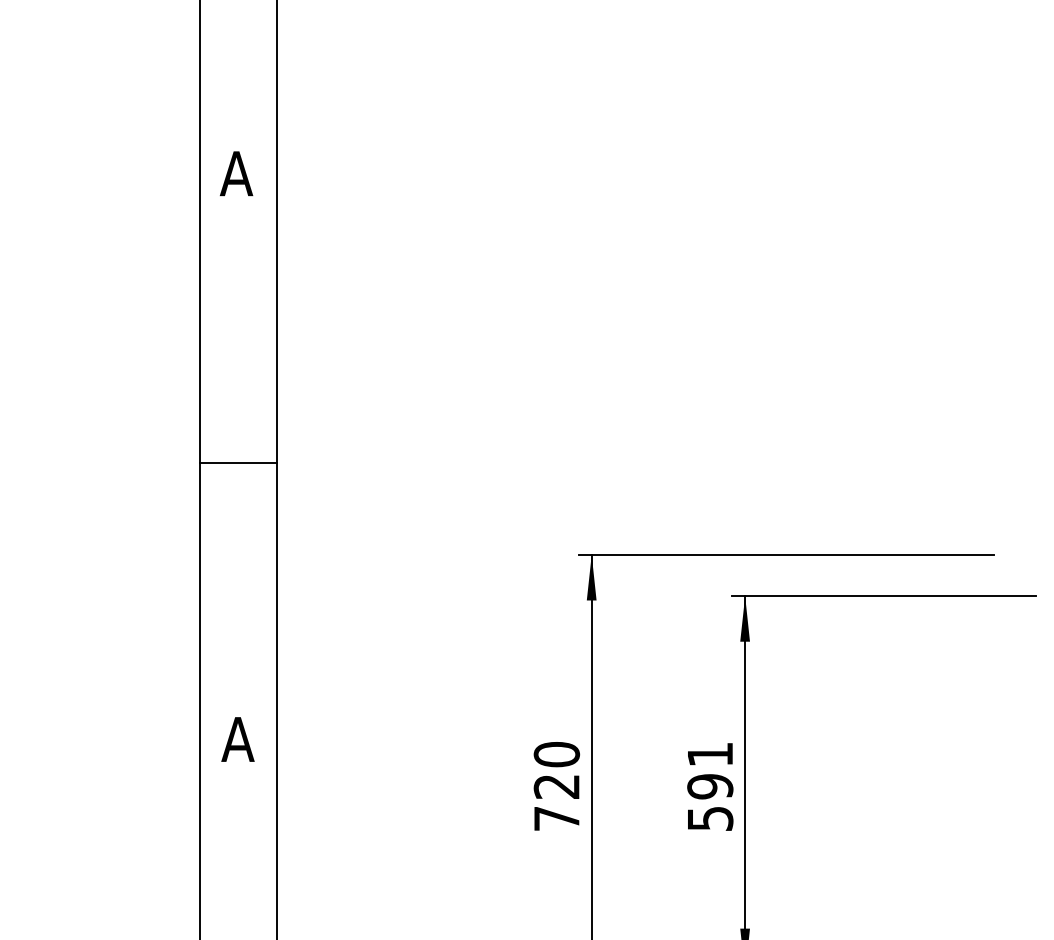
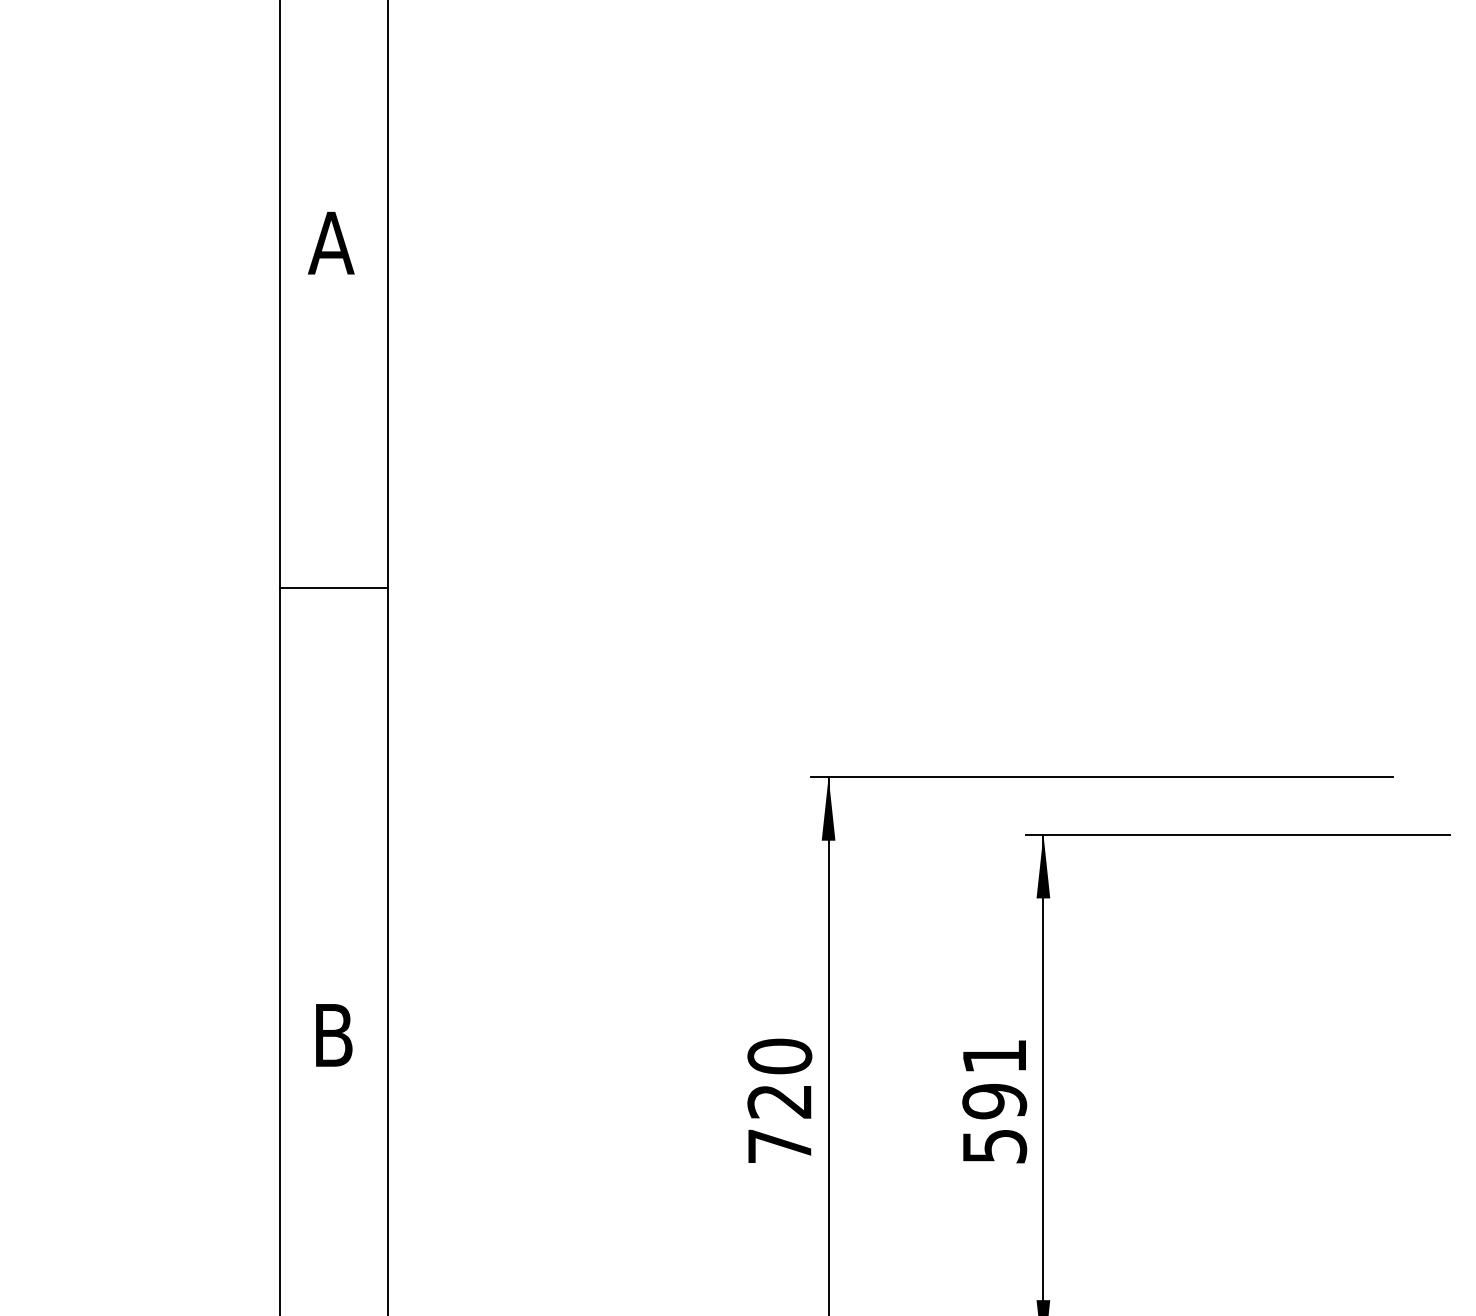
line: (238, 463) -> (333, 588), moved
text: (238, 739) -> (333, 1035), A -> B

